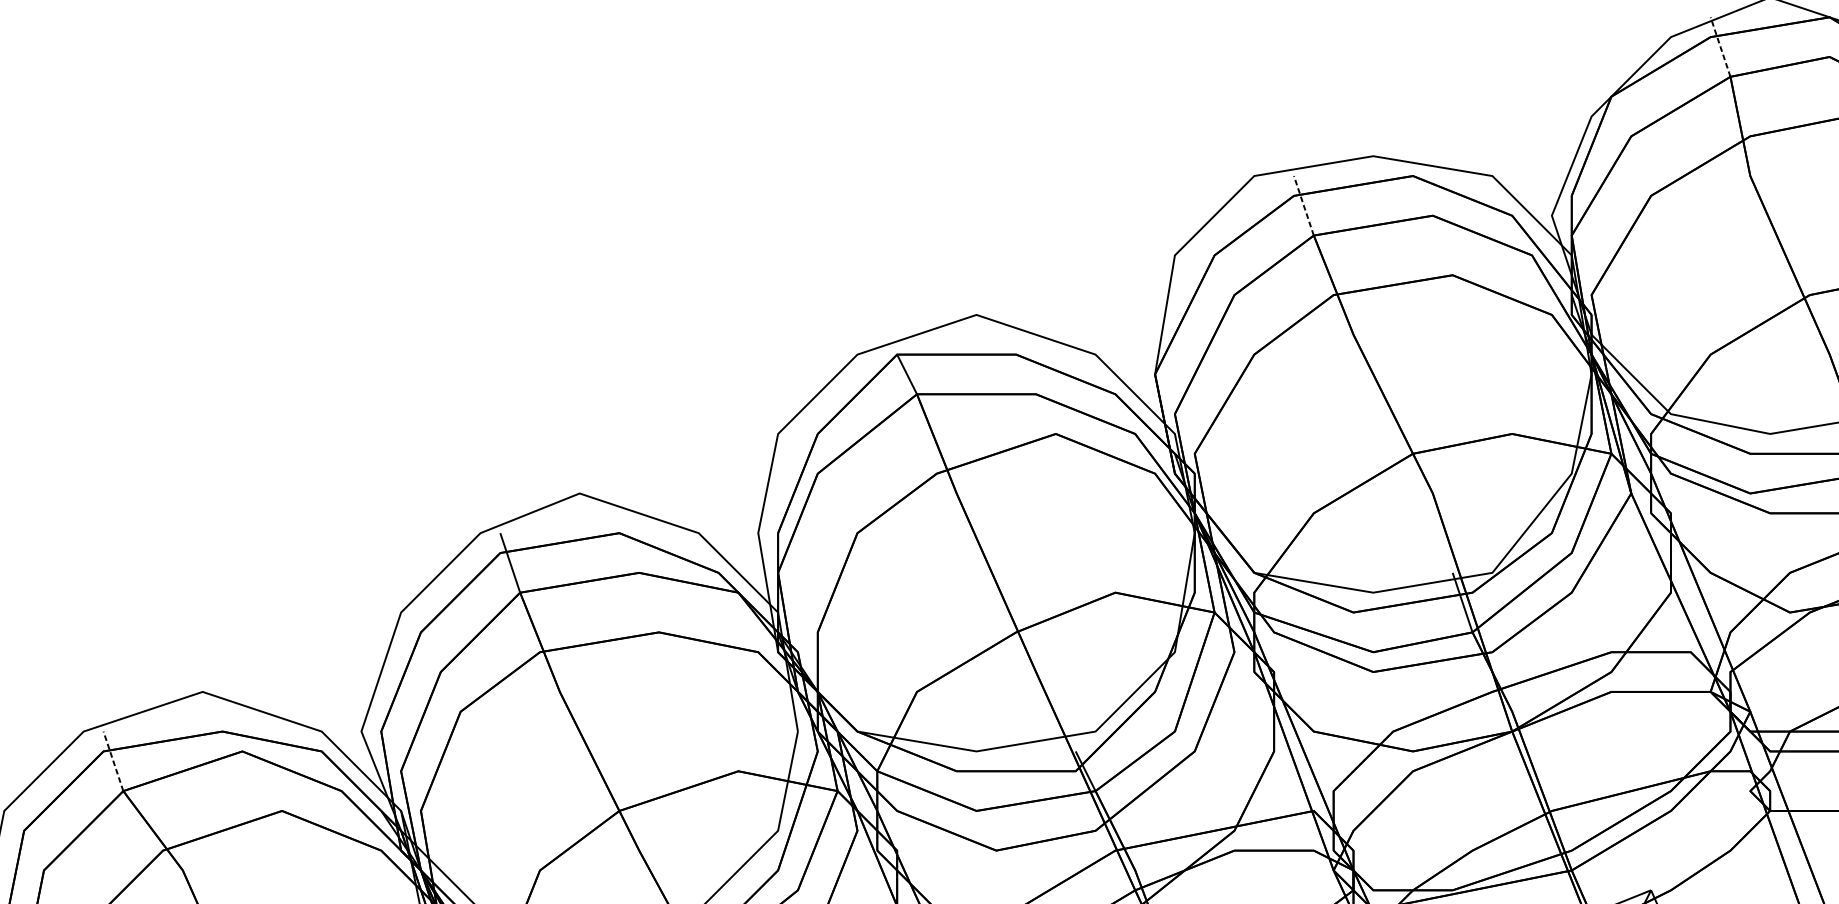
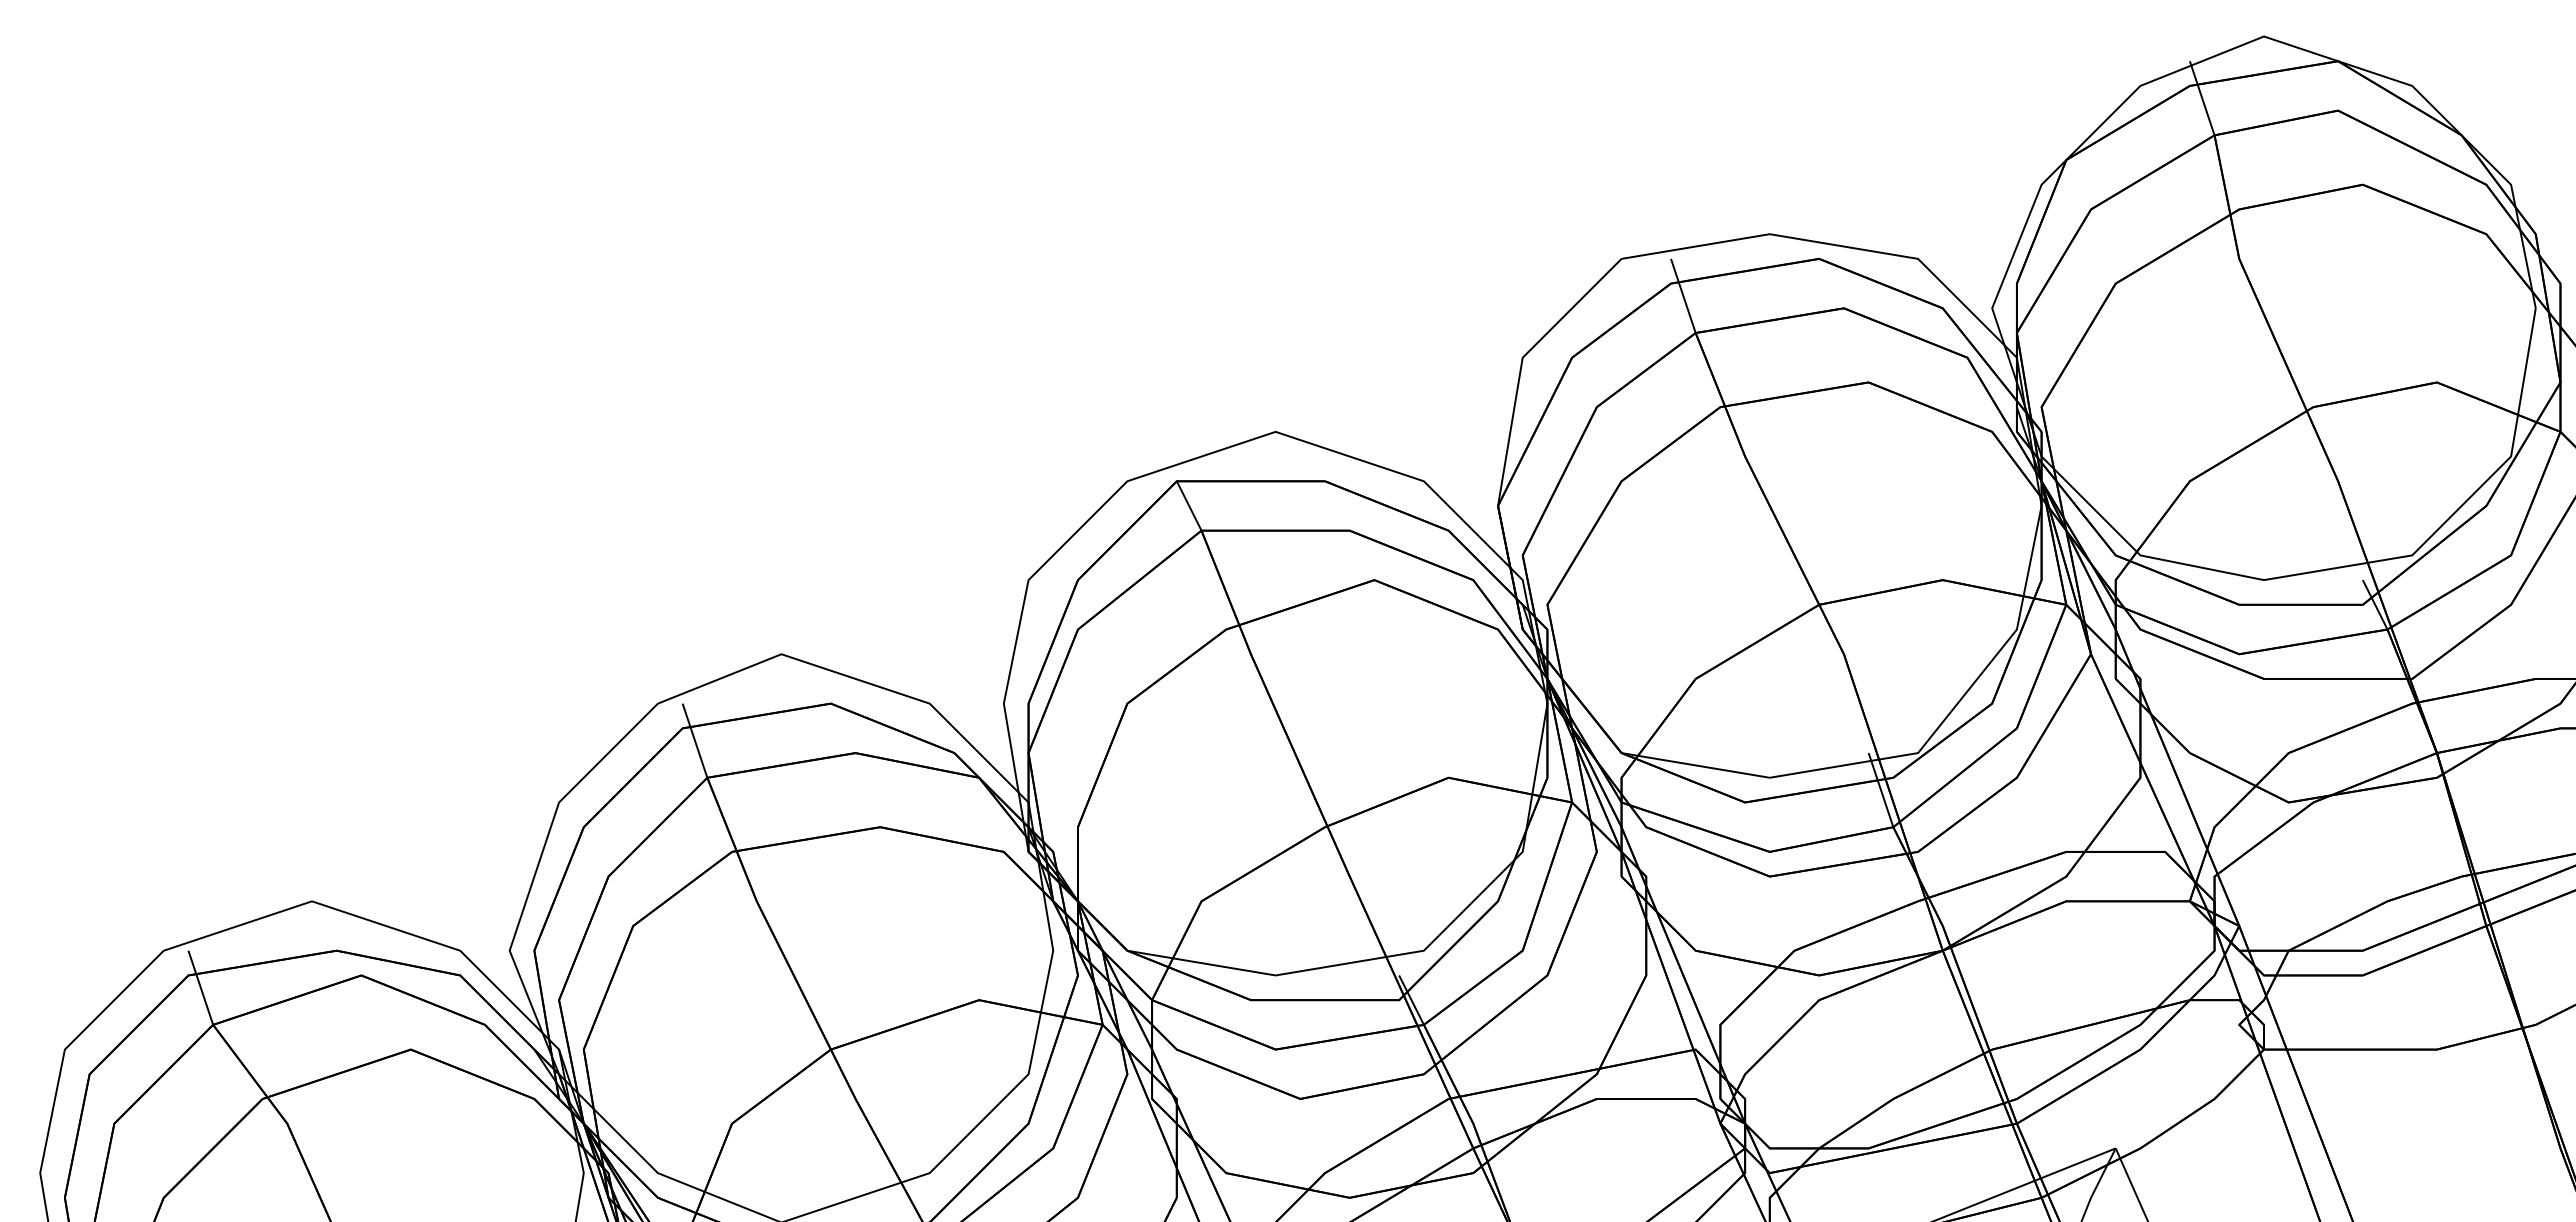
line: (1720, 46) -> (2202, 97), dashed -> solid
line: (1304, 205) -> (1683, 295), dashed -> solid
line: (113, 761) -> (200, 987), dashed -> solid

